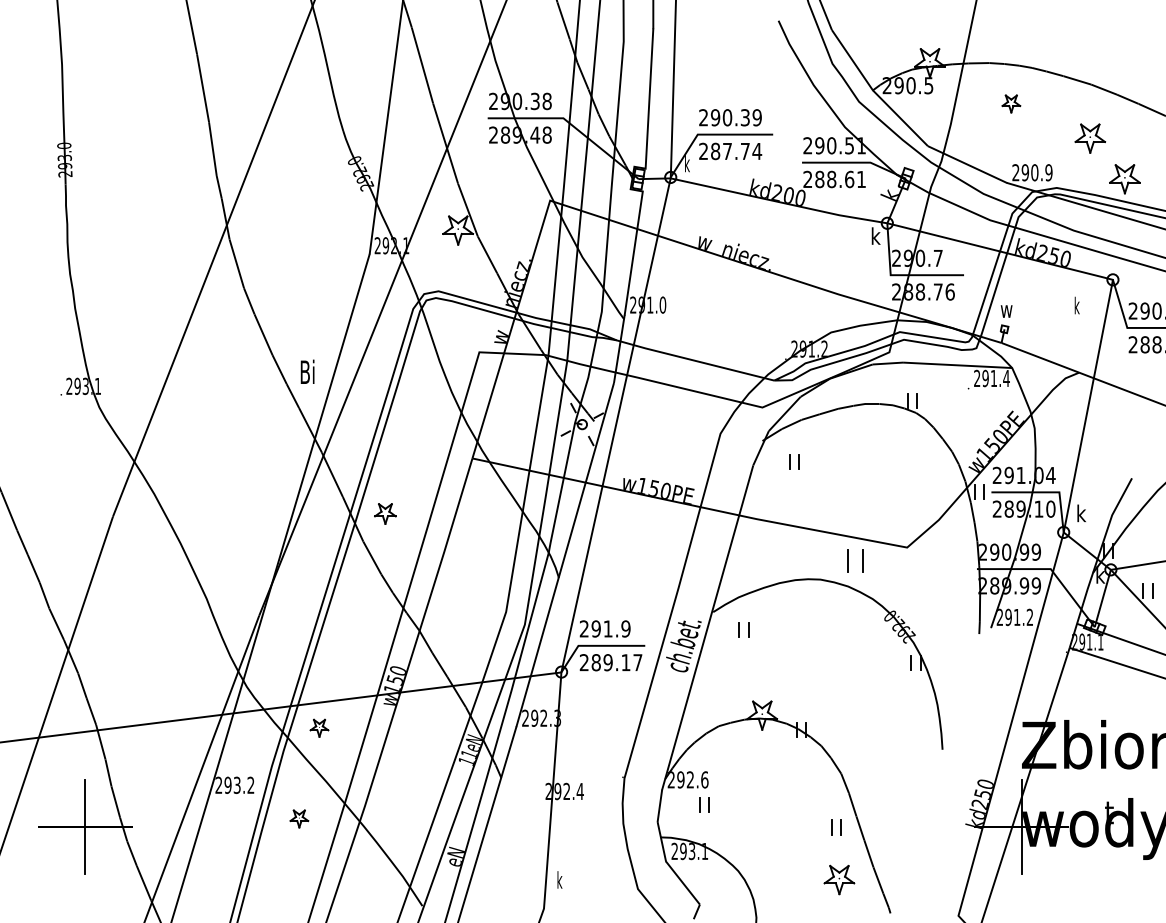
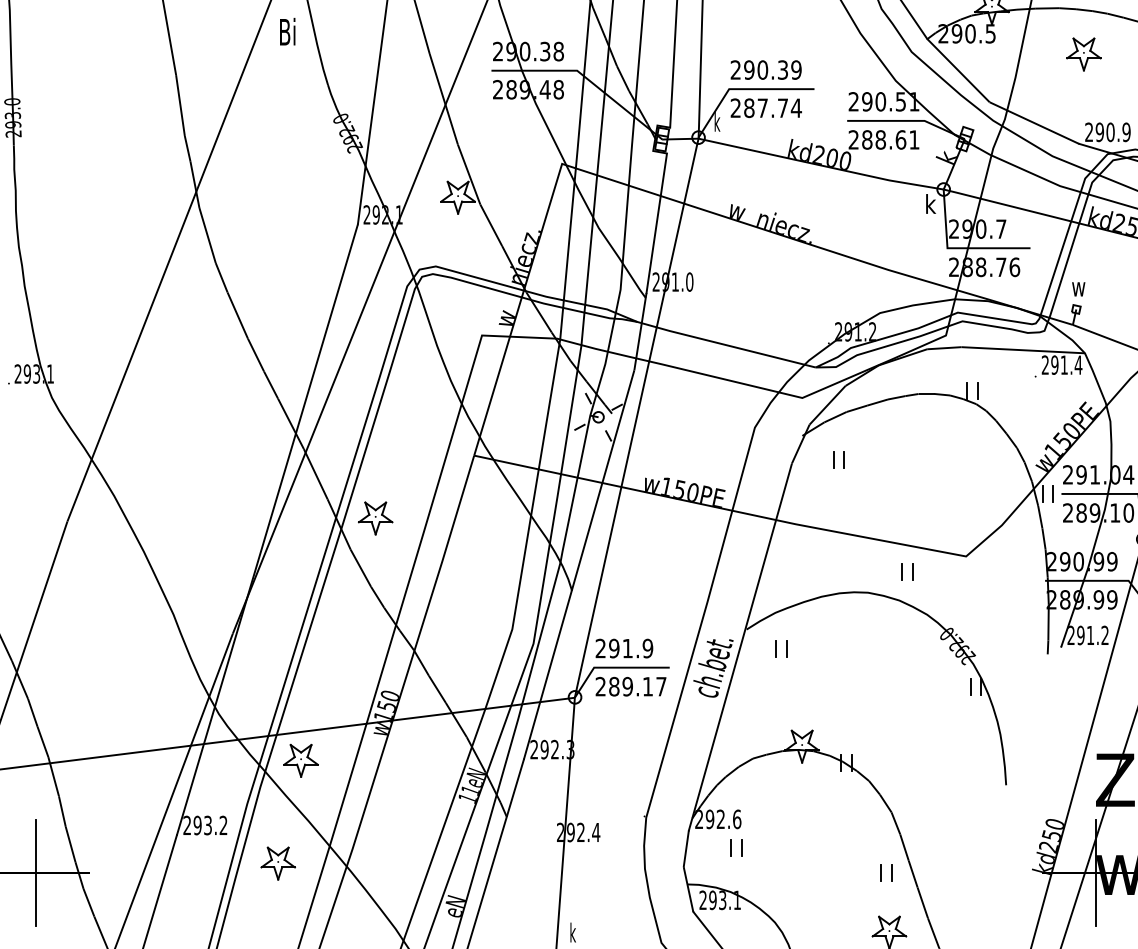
part: (1011, 103) -> (1084, 53), size x1.67
text: (307, 371) -> (287, 31), moved
part: (385, 513) -> (375, 517), size x1.43
part: (855, 560) -> (907, 571), size x0.62
part: (319, 728) -> (301, 761), size x1.67
part: (299, 818) -> (278, 863), size x1.67

